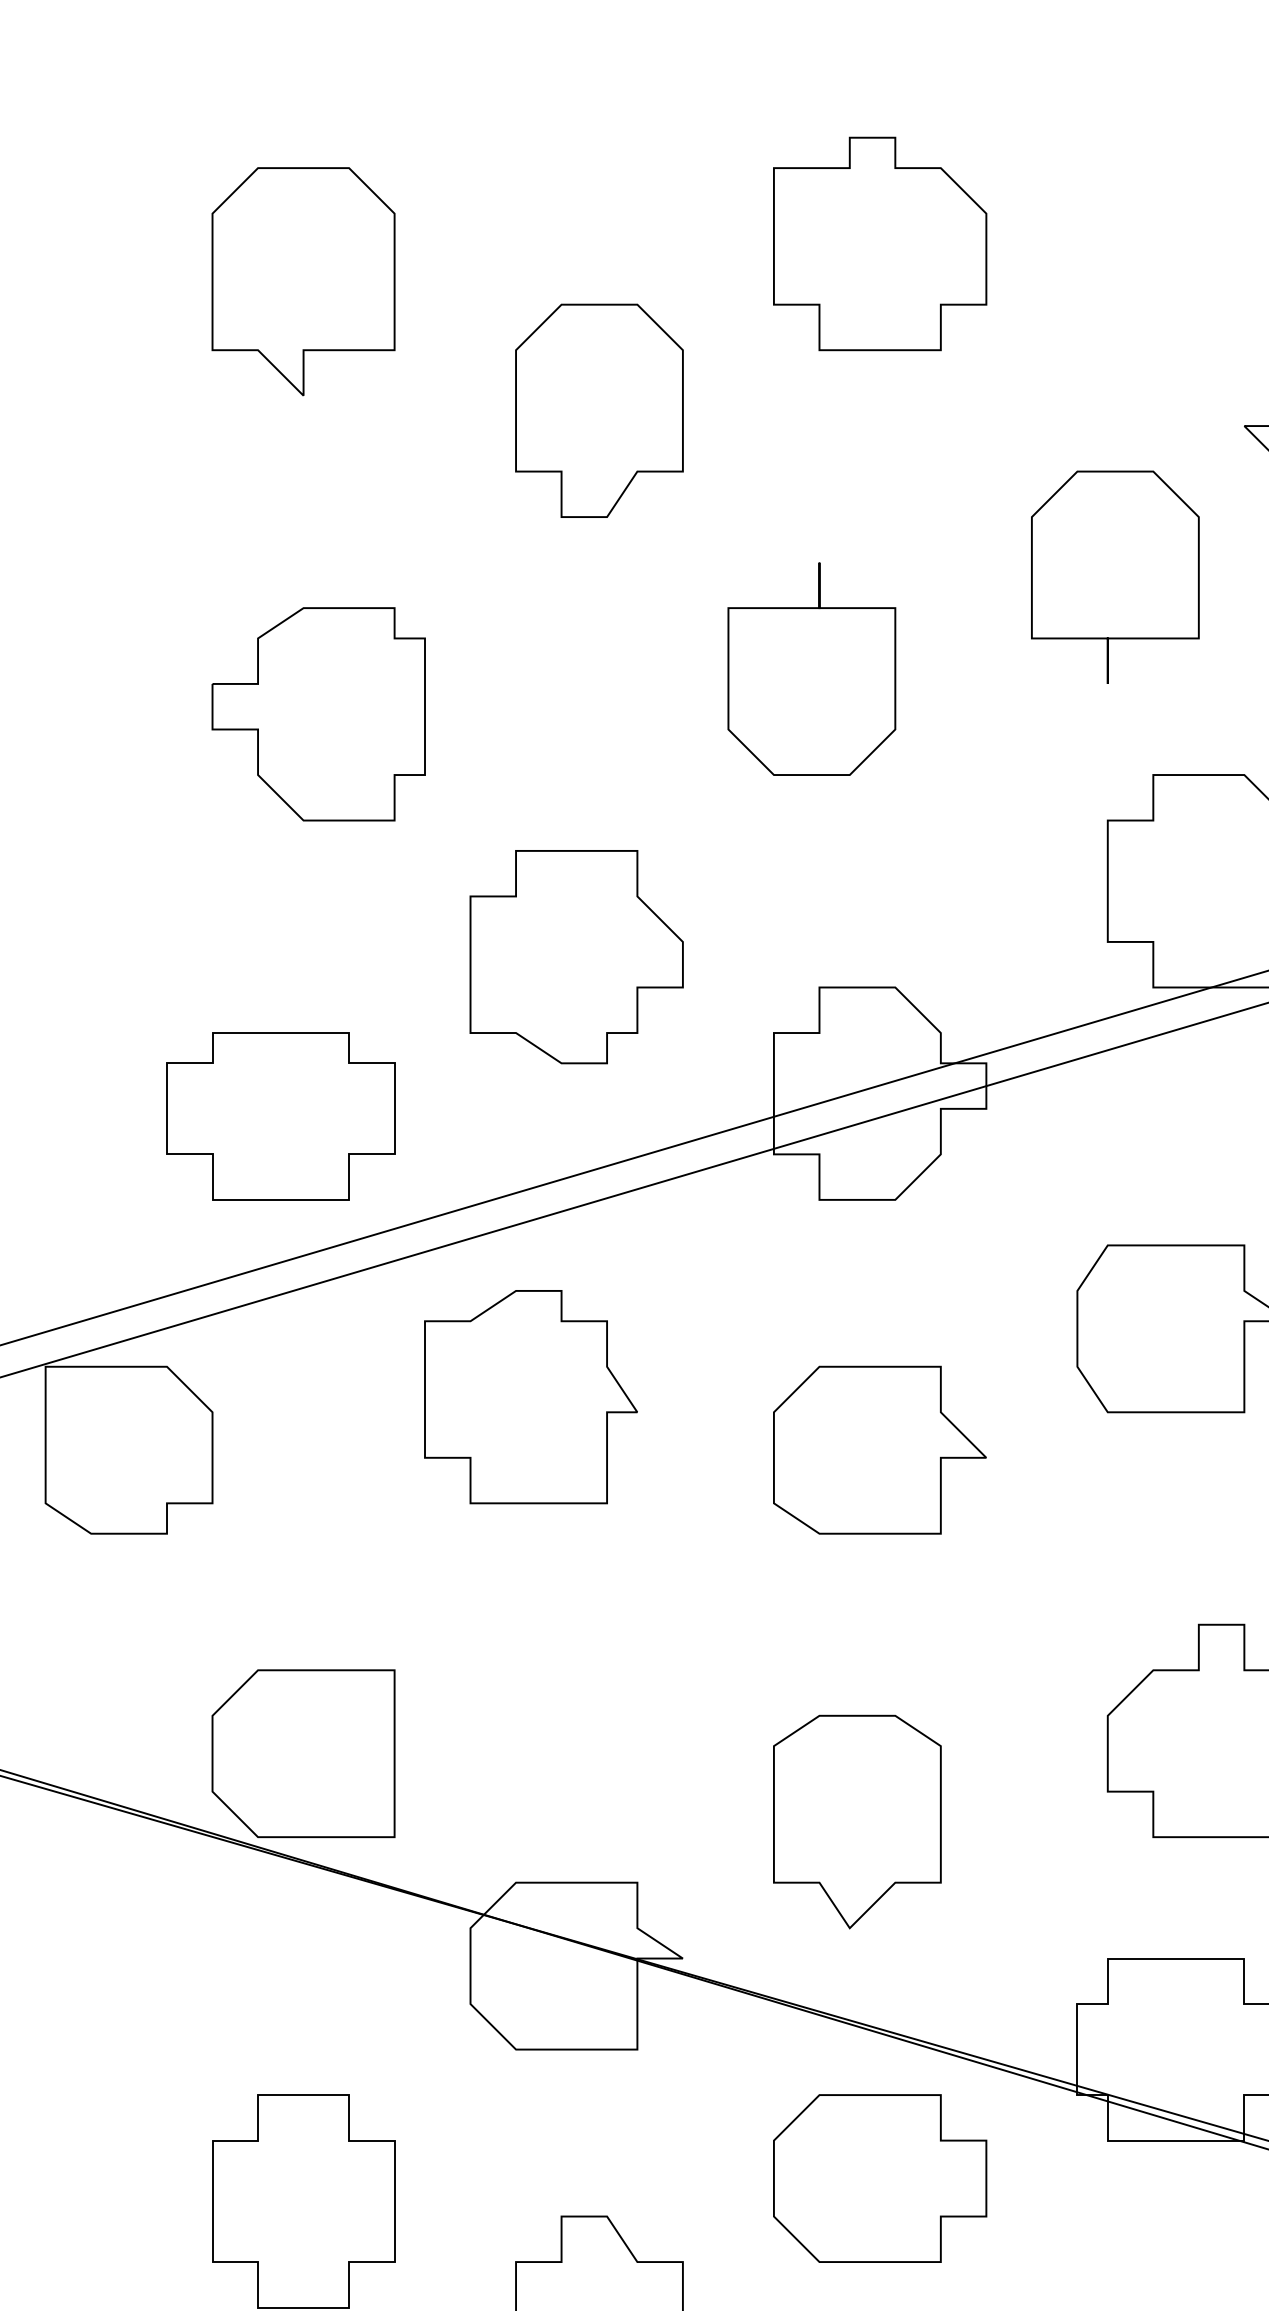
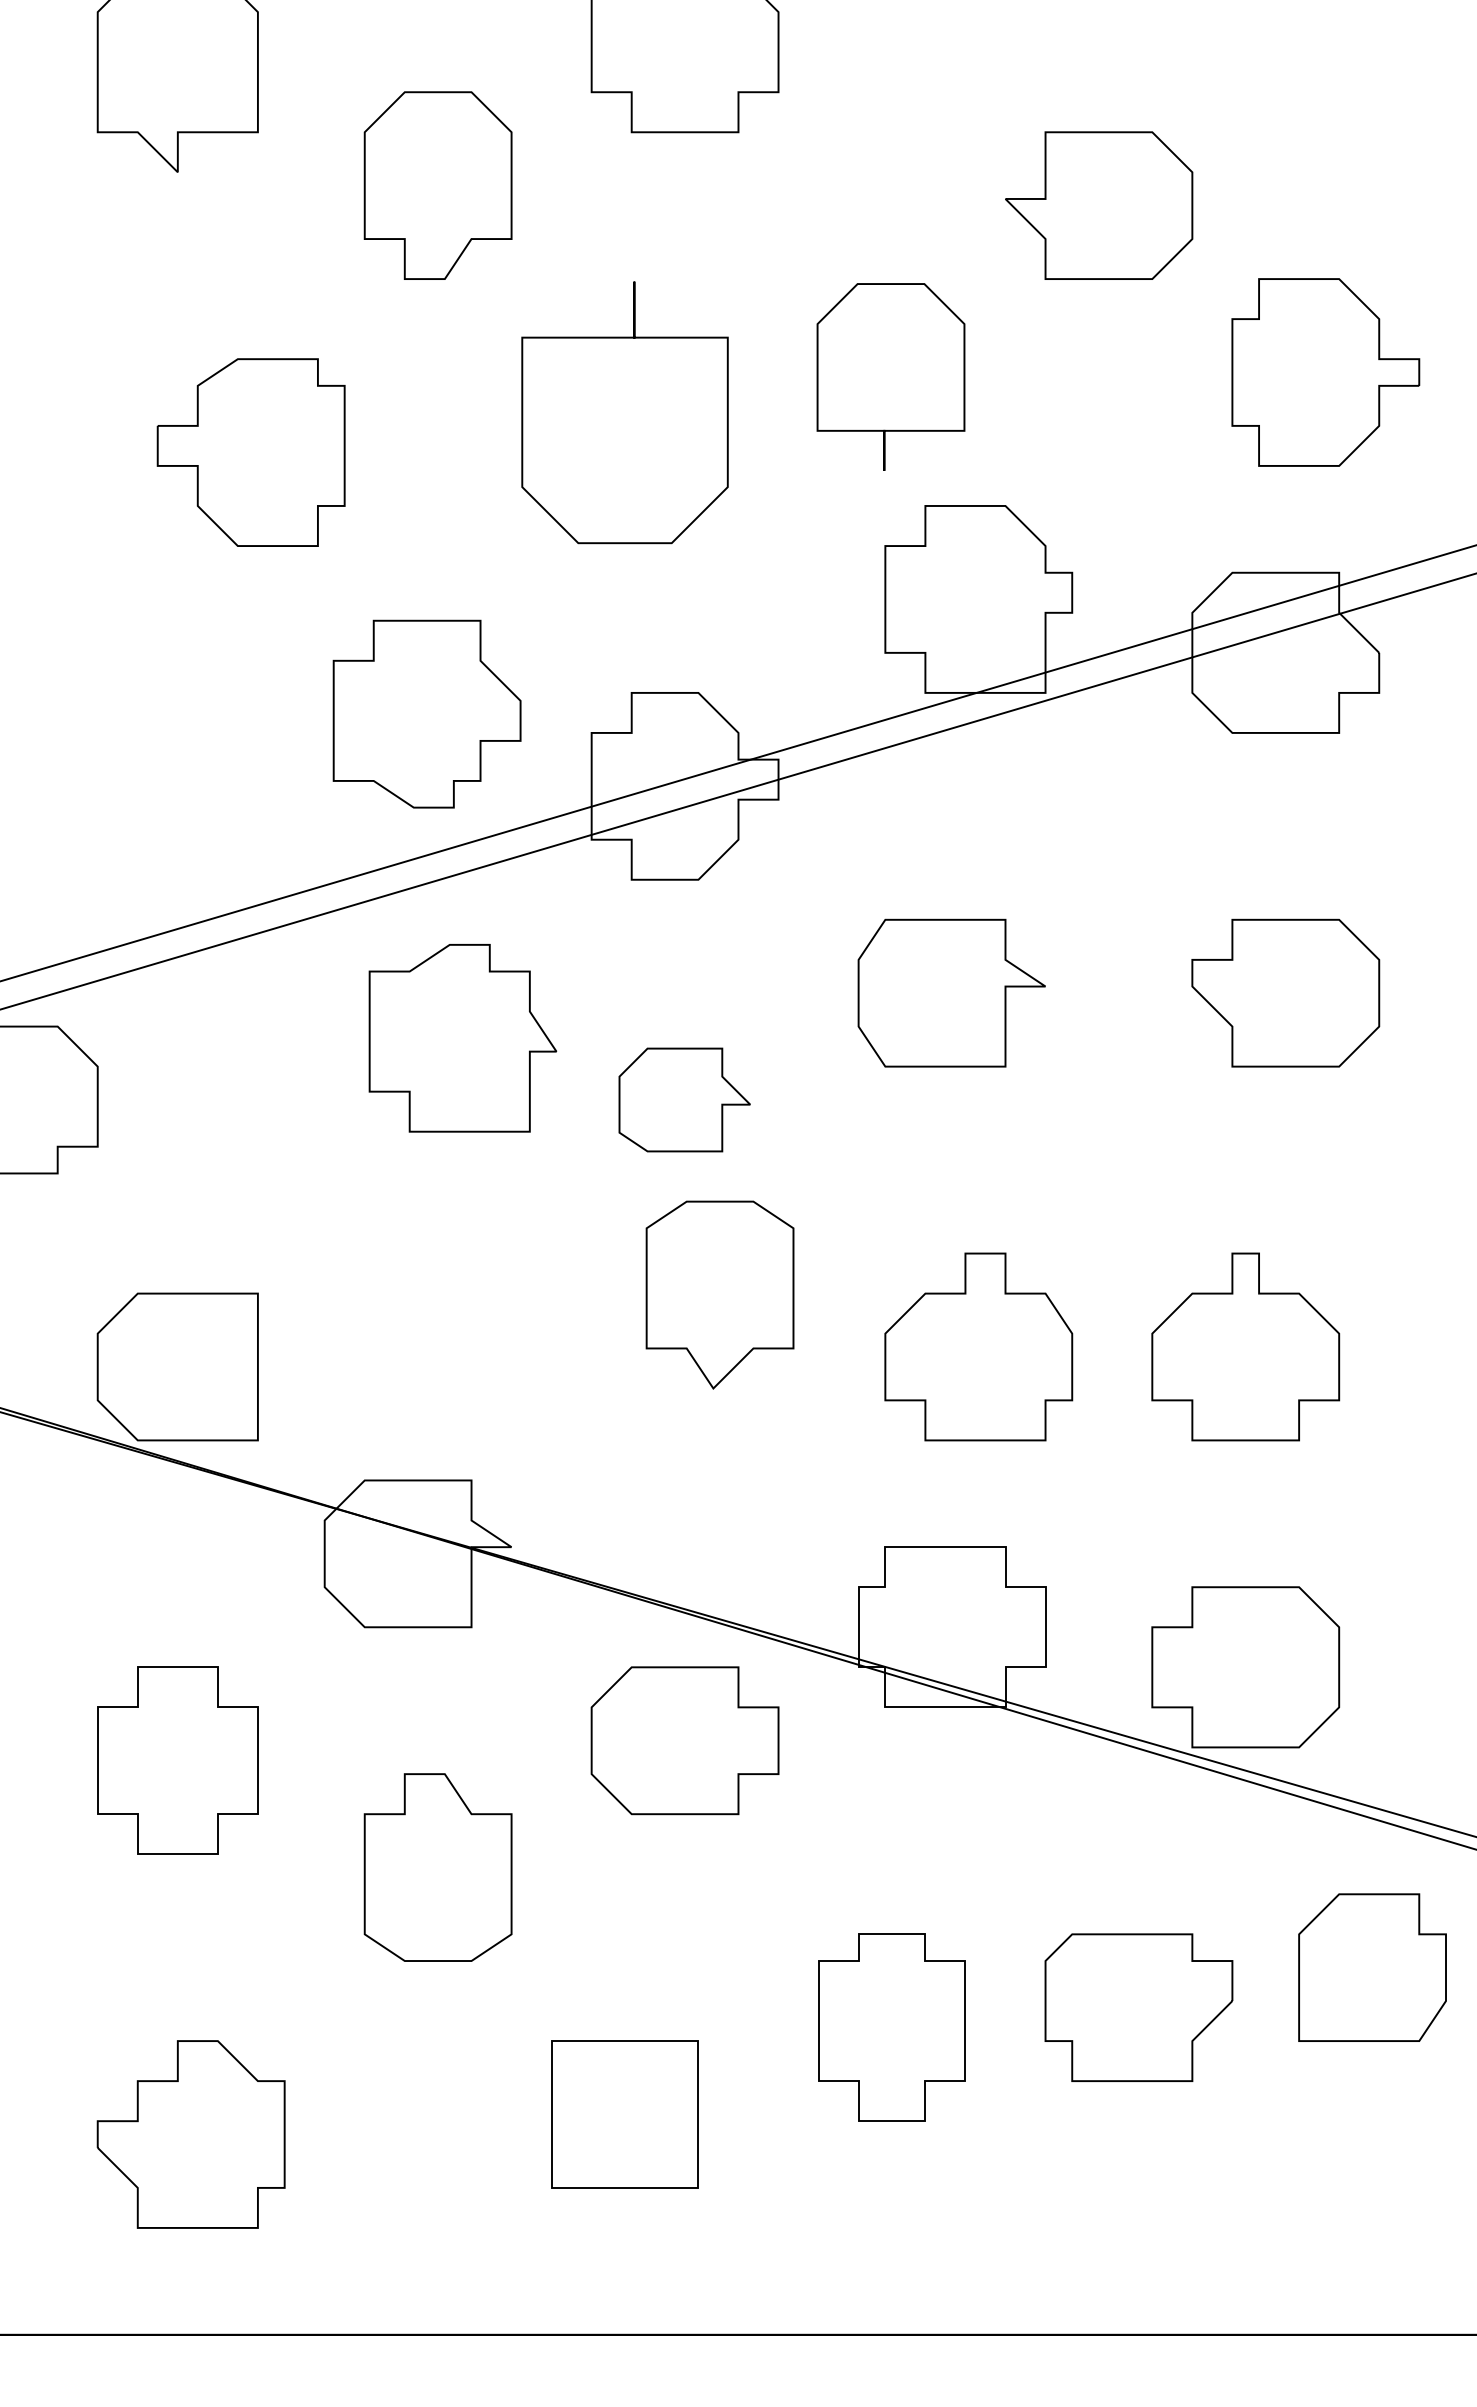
part: (1114, 576) -> (890, 376), moved
part: (811, 668) -> (624, 412), size x1.4
part: (317, 714) -> (250, 452), moved
part: (575, 956) -> (426, 713), moved
part: (280, 1116) -> (157, 806), removed
part: (530, 1397) -> (462, 1038), moved
part: (879, 1449) -> (684, 1099), size x0.7
part: (856, 1821) -> (719, 1294), moved

